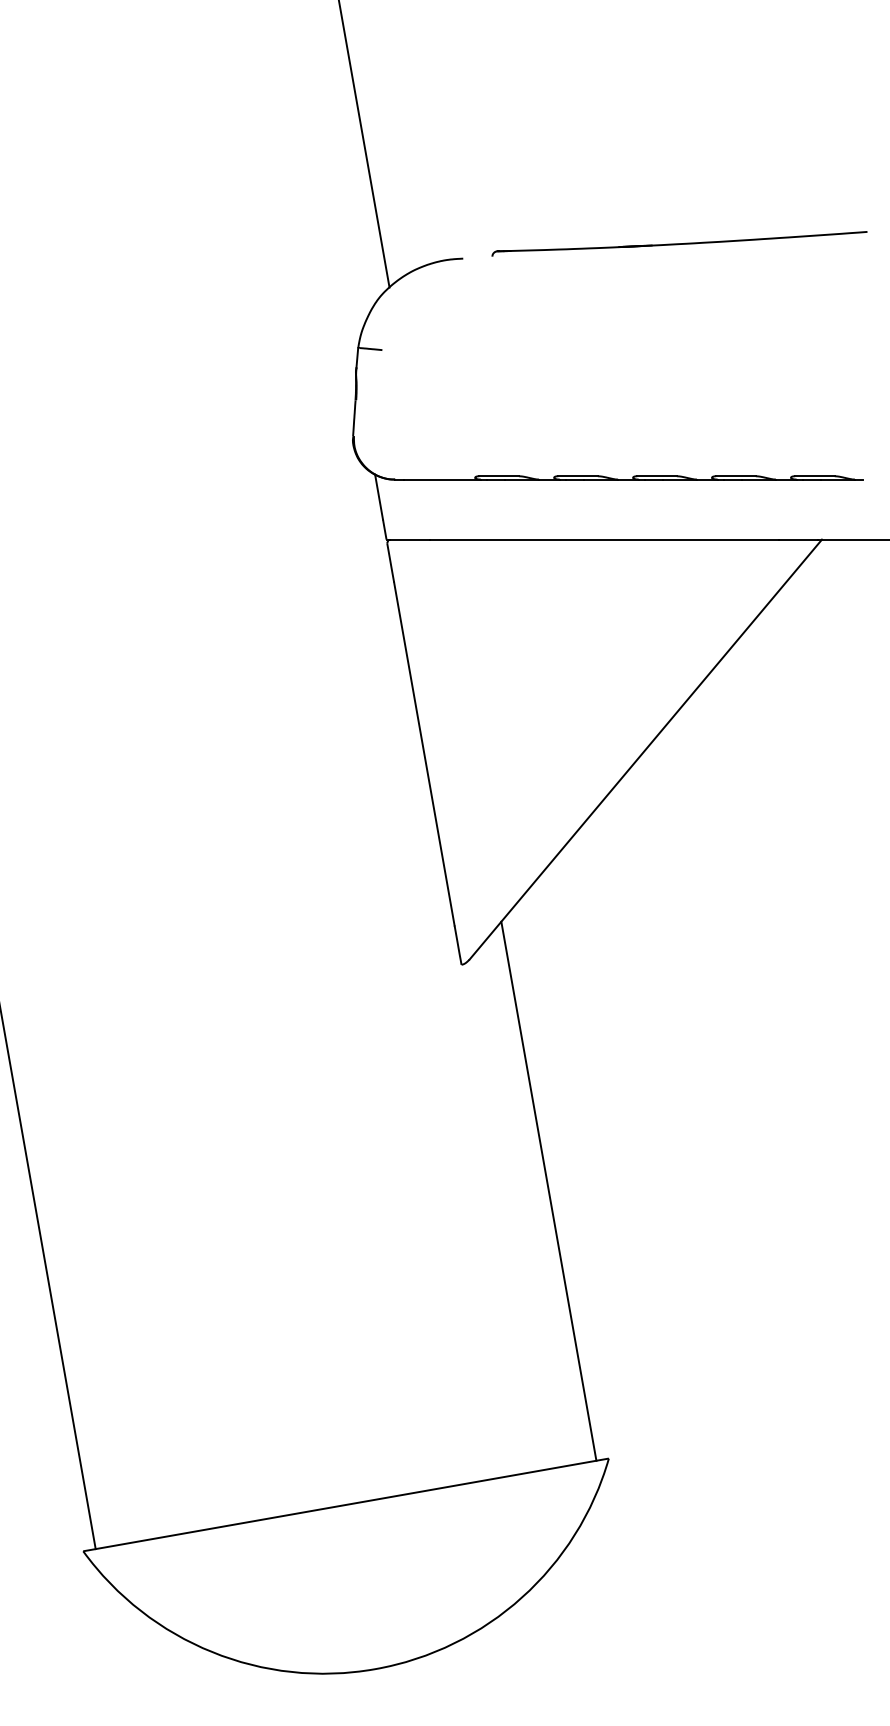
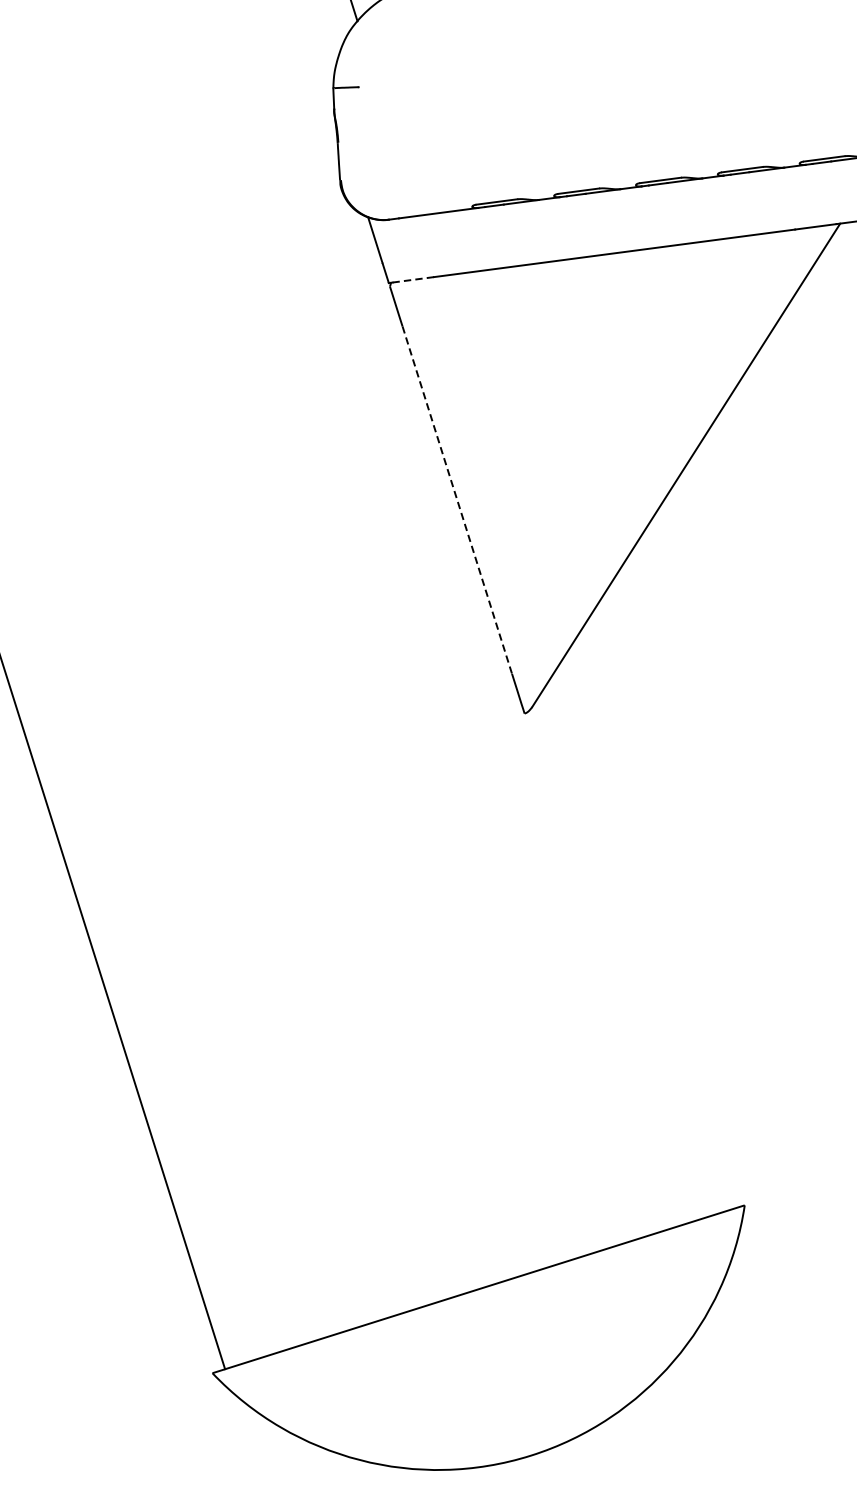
line: (410, 539) -> (413, 279), solid -> dashed
line: (424, 754) -> (457, 500), solid -> dashed
line: (548, 1190) -> (645, 935), removed

